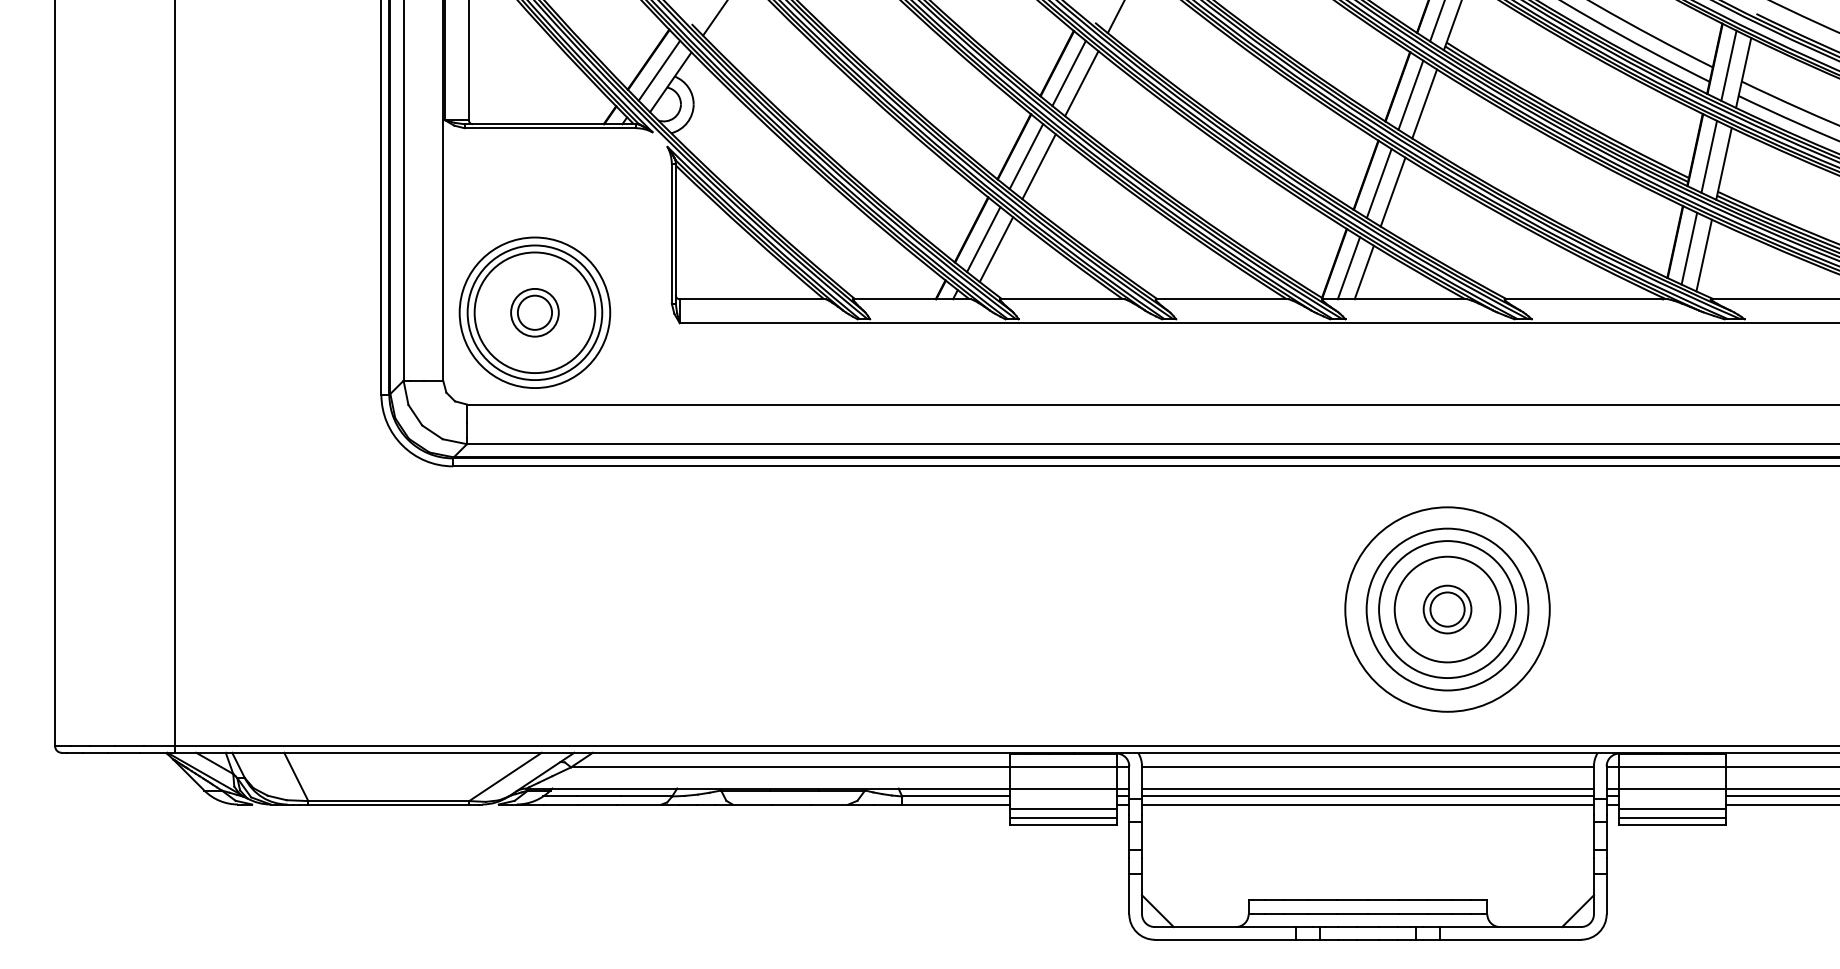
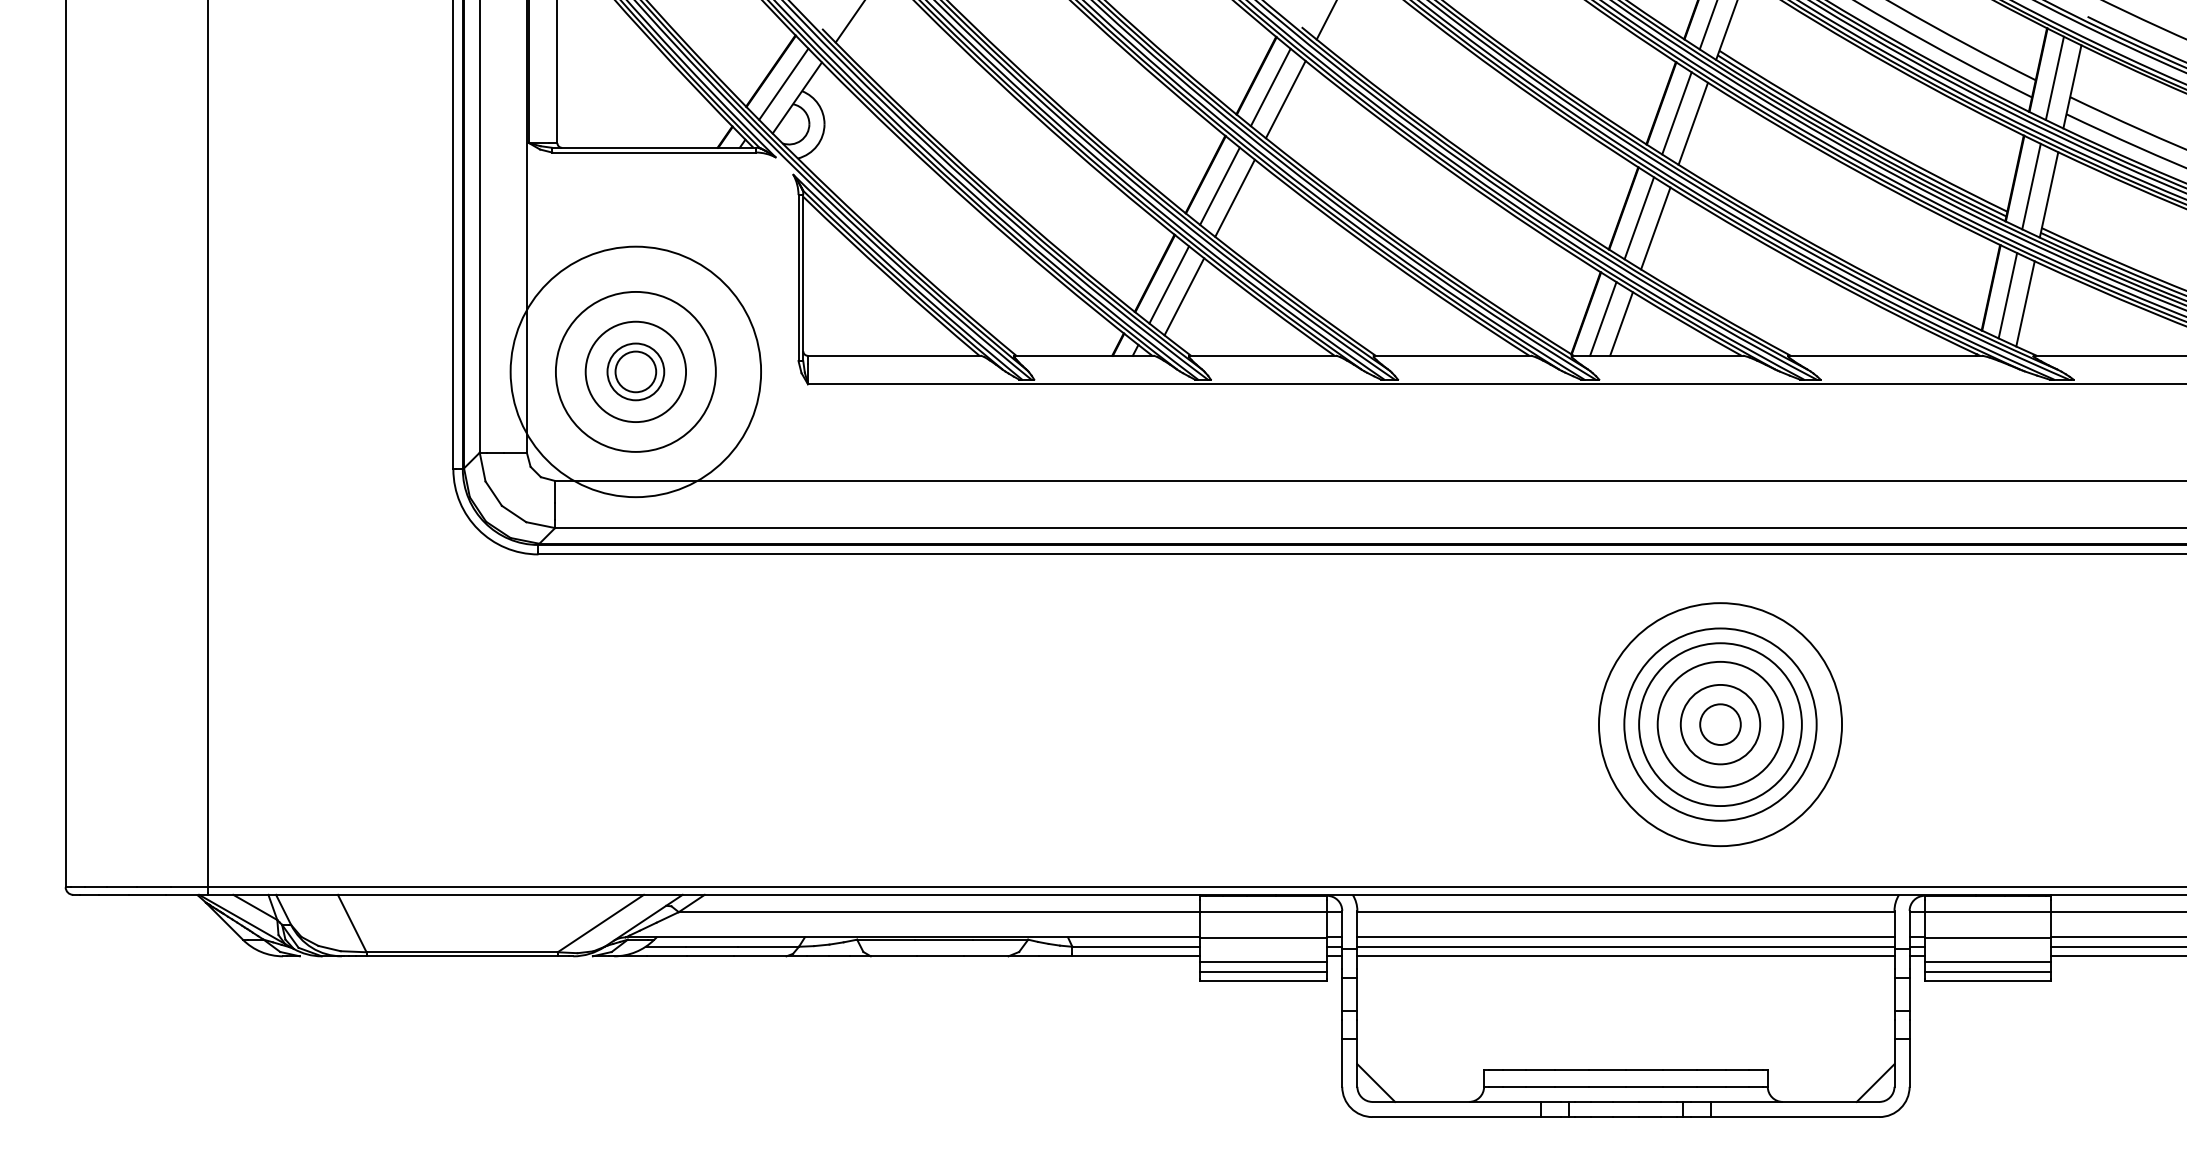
circle: (534, 312) -> (635, 371), size x0.7
circle: (534, 312) -> (635, 371), size x1.4
circle: (1447, 609) -> (1720, 724), size x1.4

